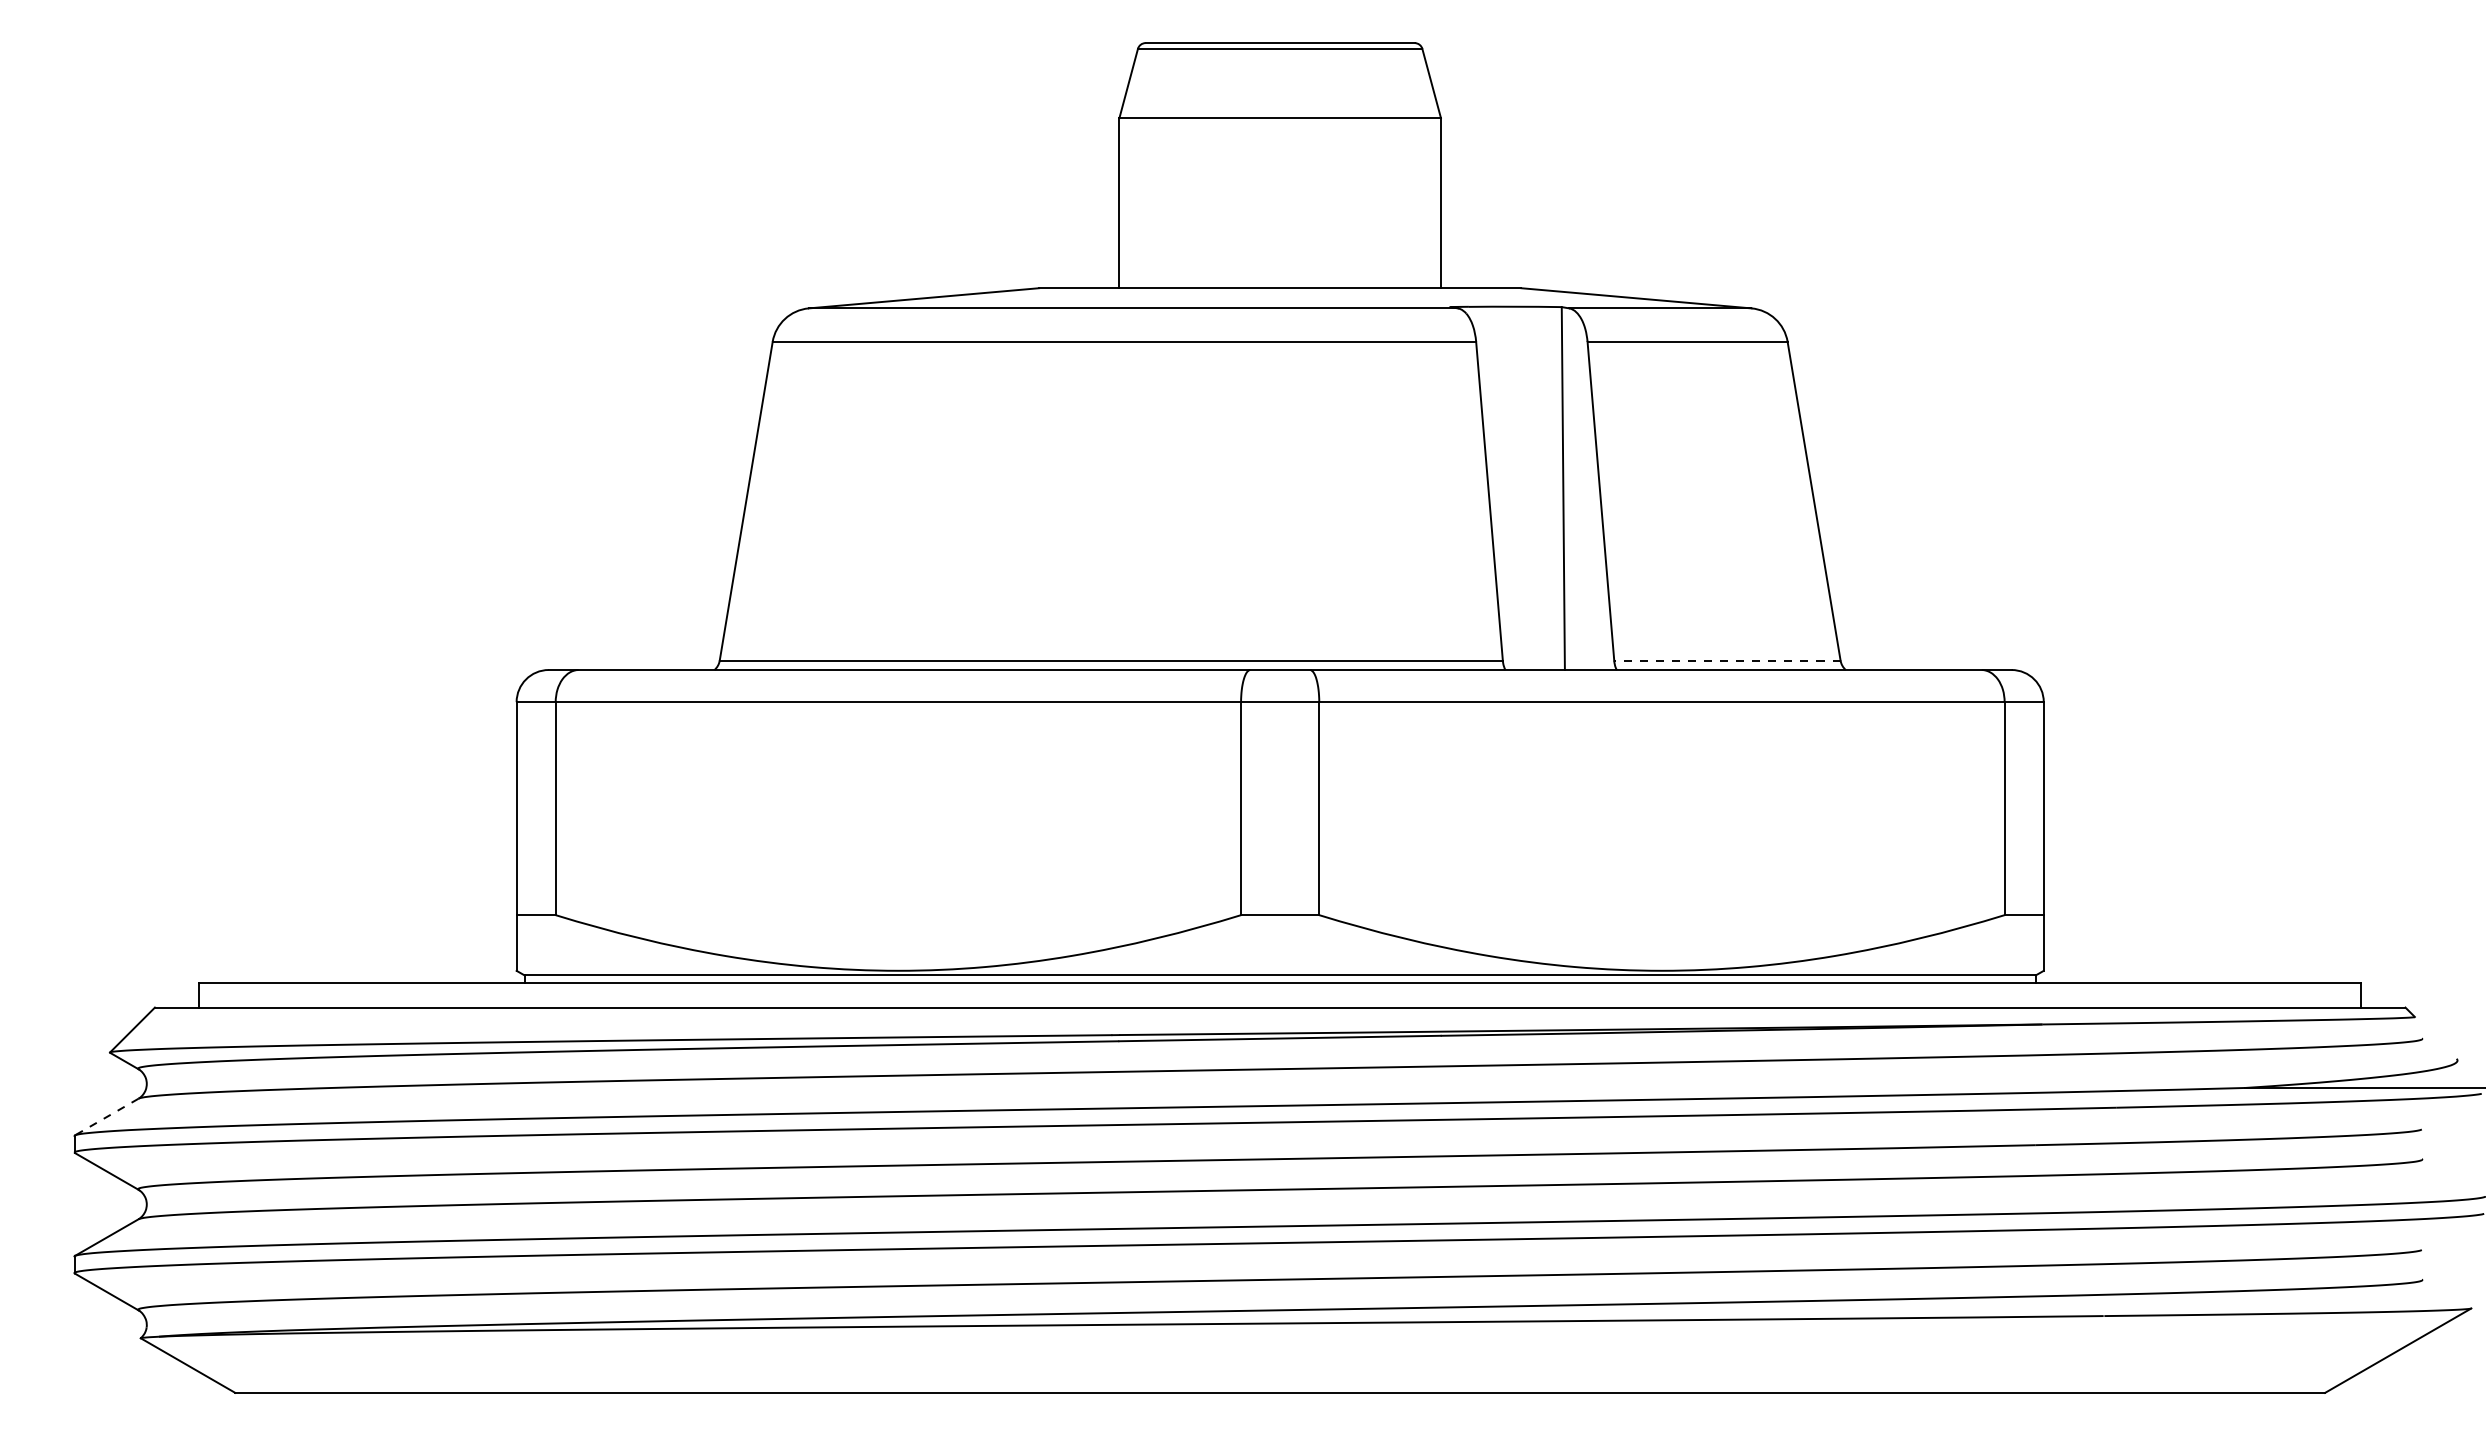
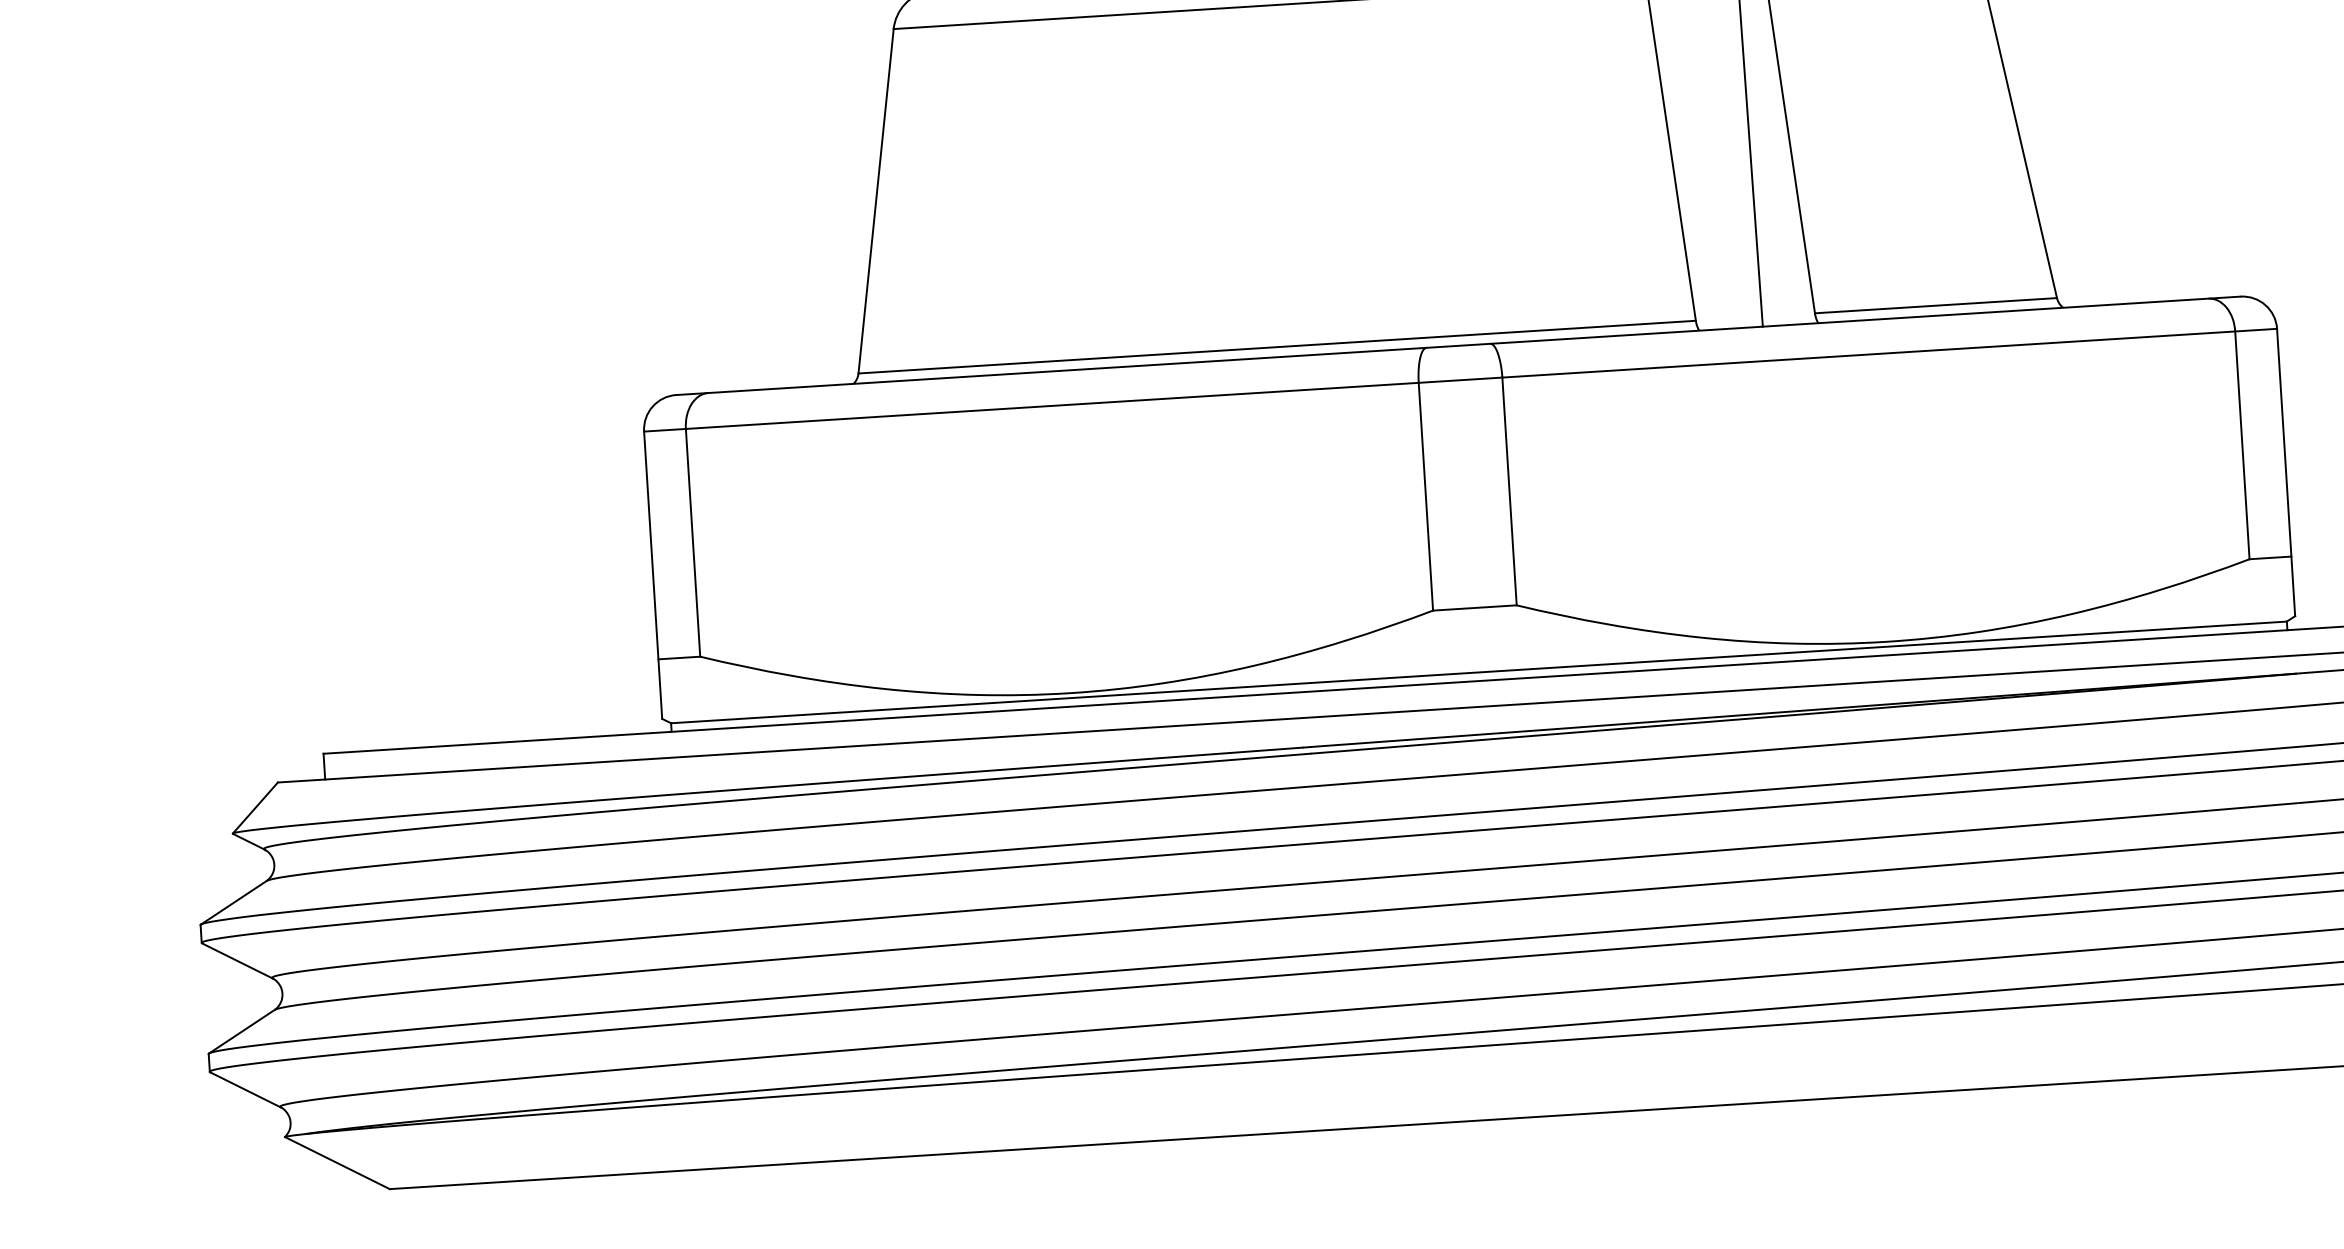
line: (1726, 660) -> (1935, 305), dashed -> solid
line: (106, 1117) -> (233, 903), dashed -> solid

